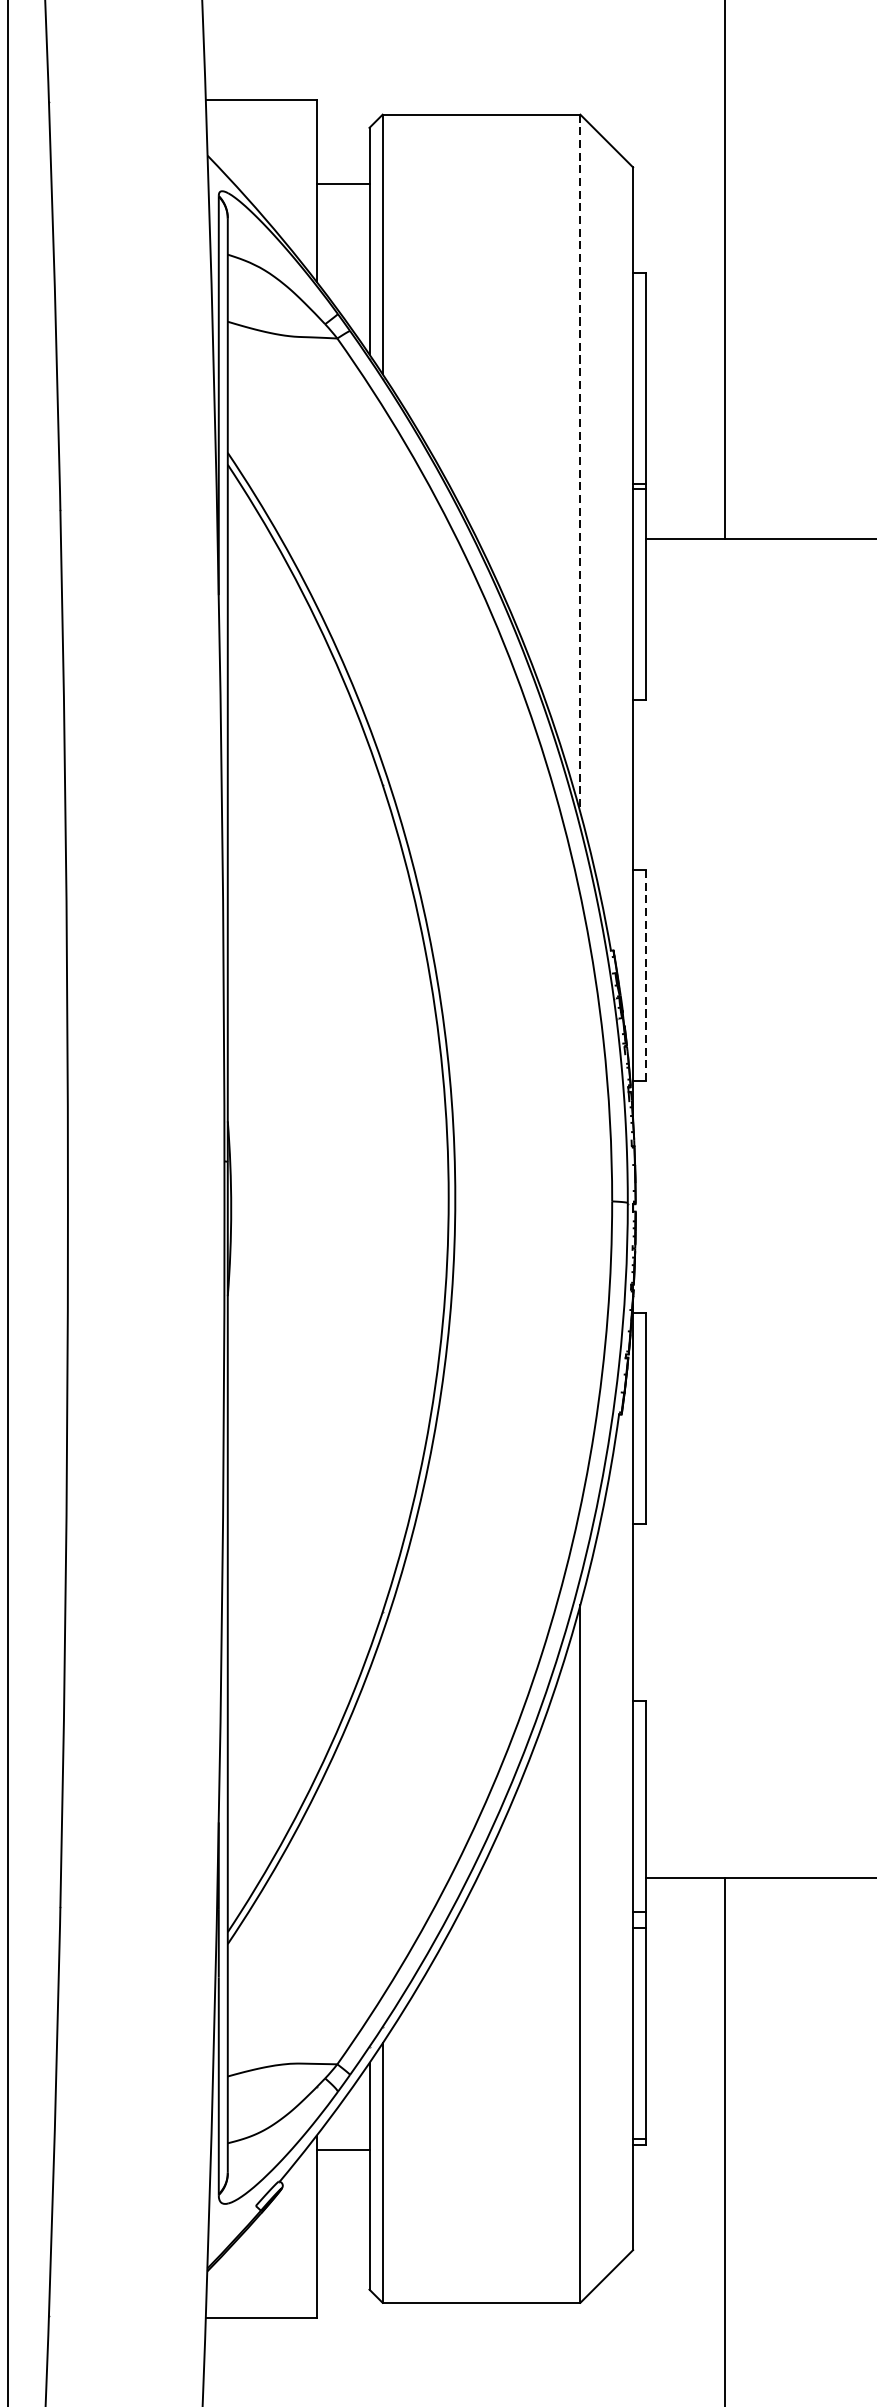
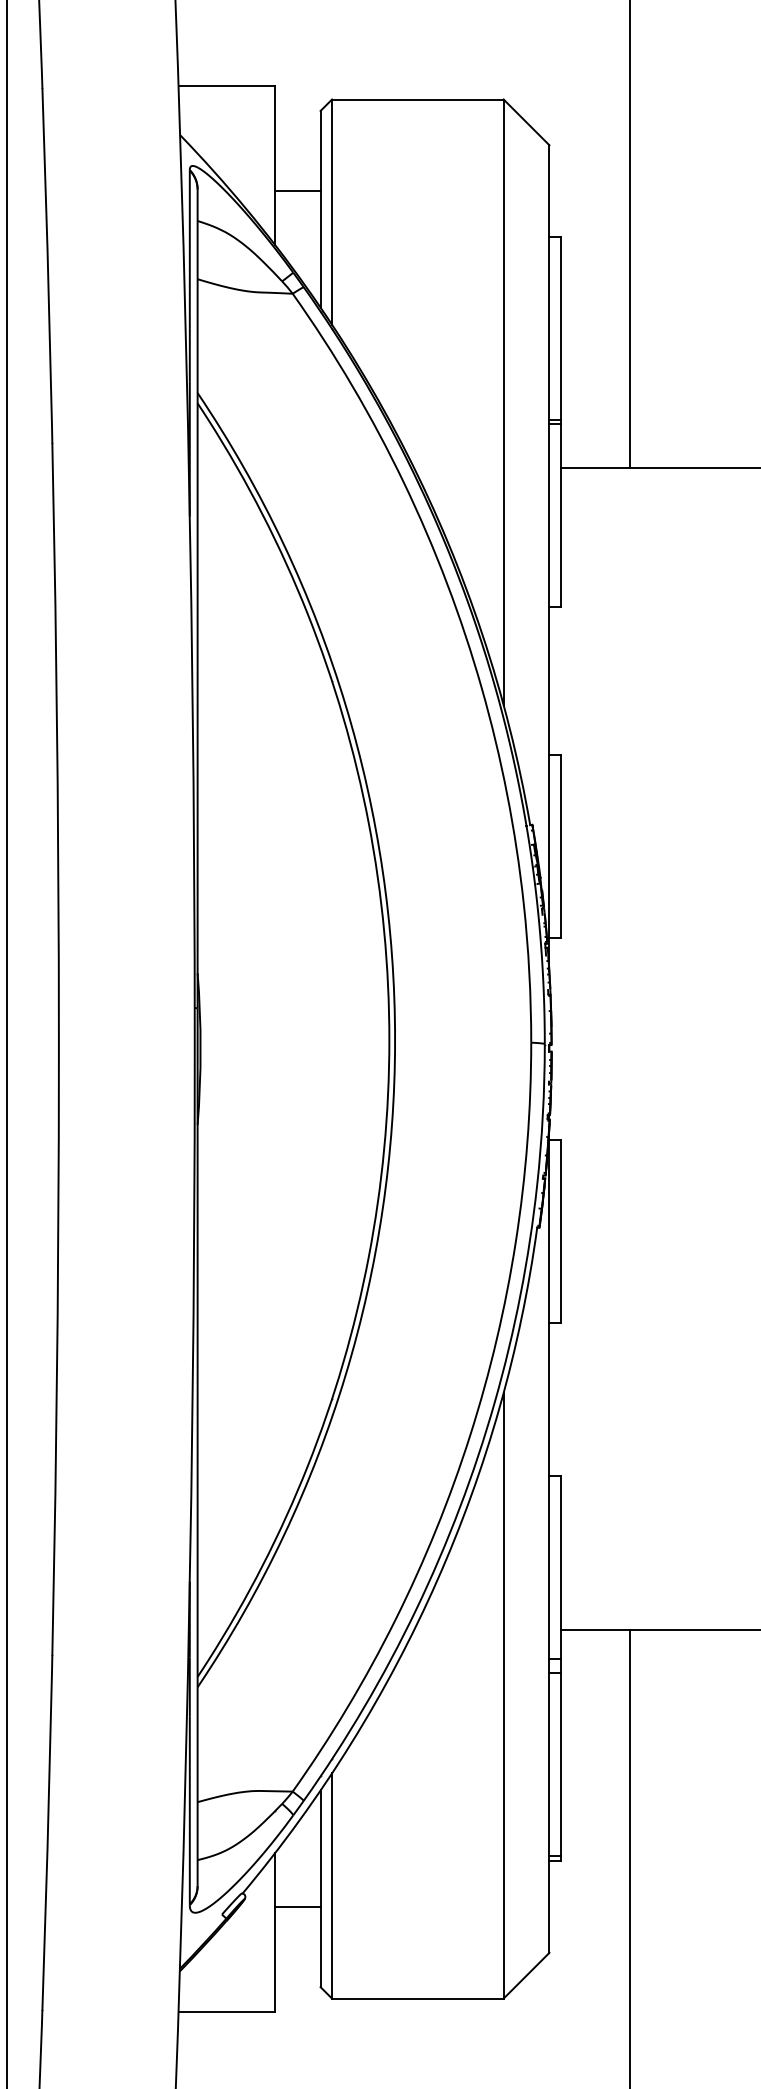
line: (342, 184) -> (297, 191), moved
line: (580, 463) -> (503, 402), dashed -> solid
line: (645, 975) -> (560, 846), dashed -> solid
line: (342, 2150) -> (297, 1907), moved

